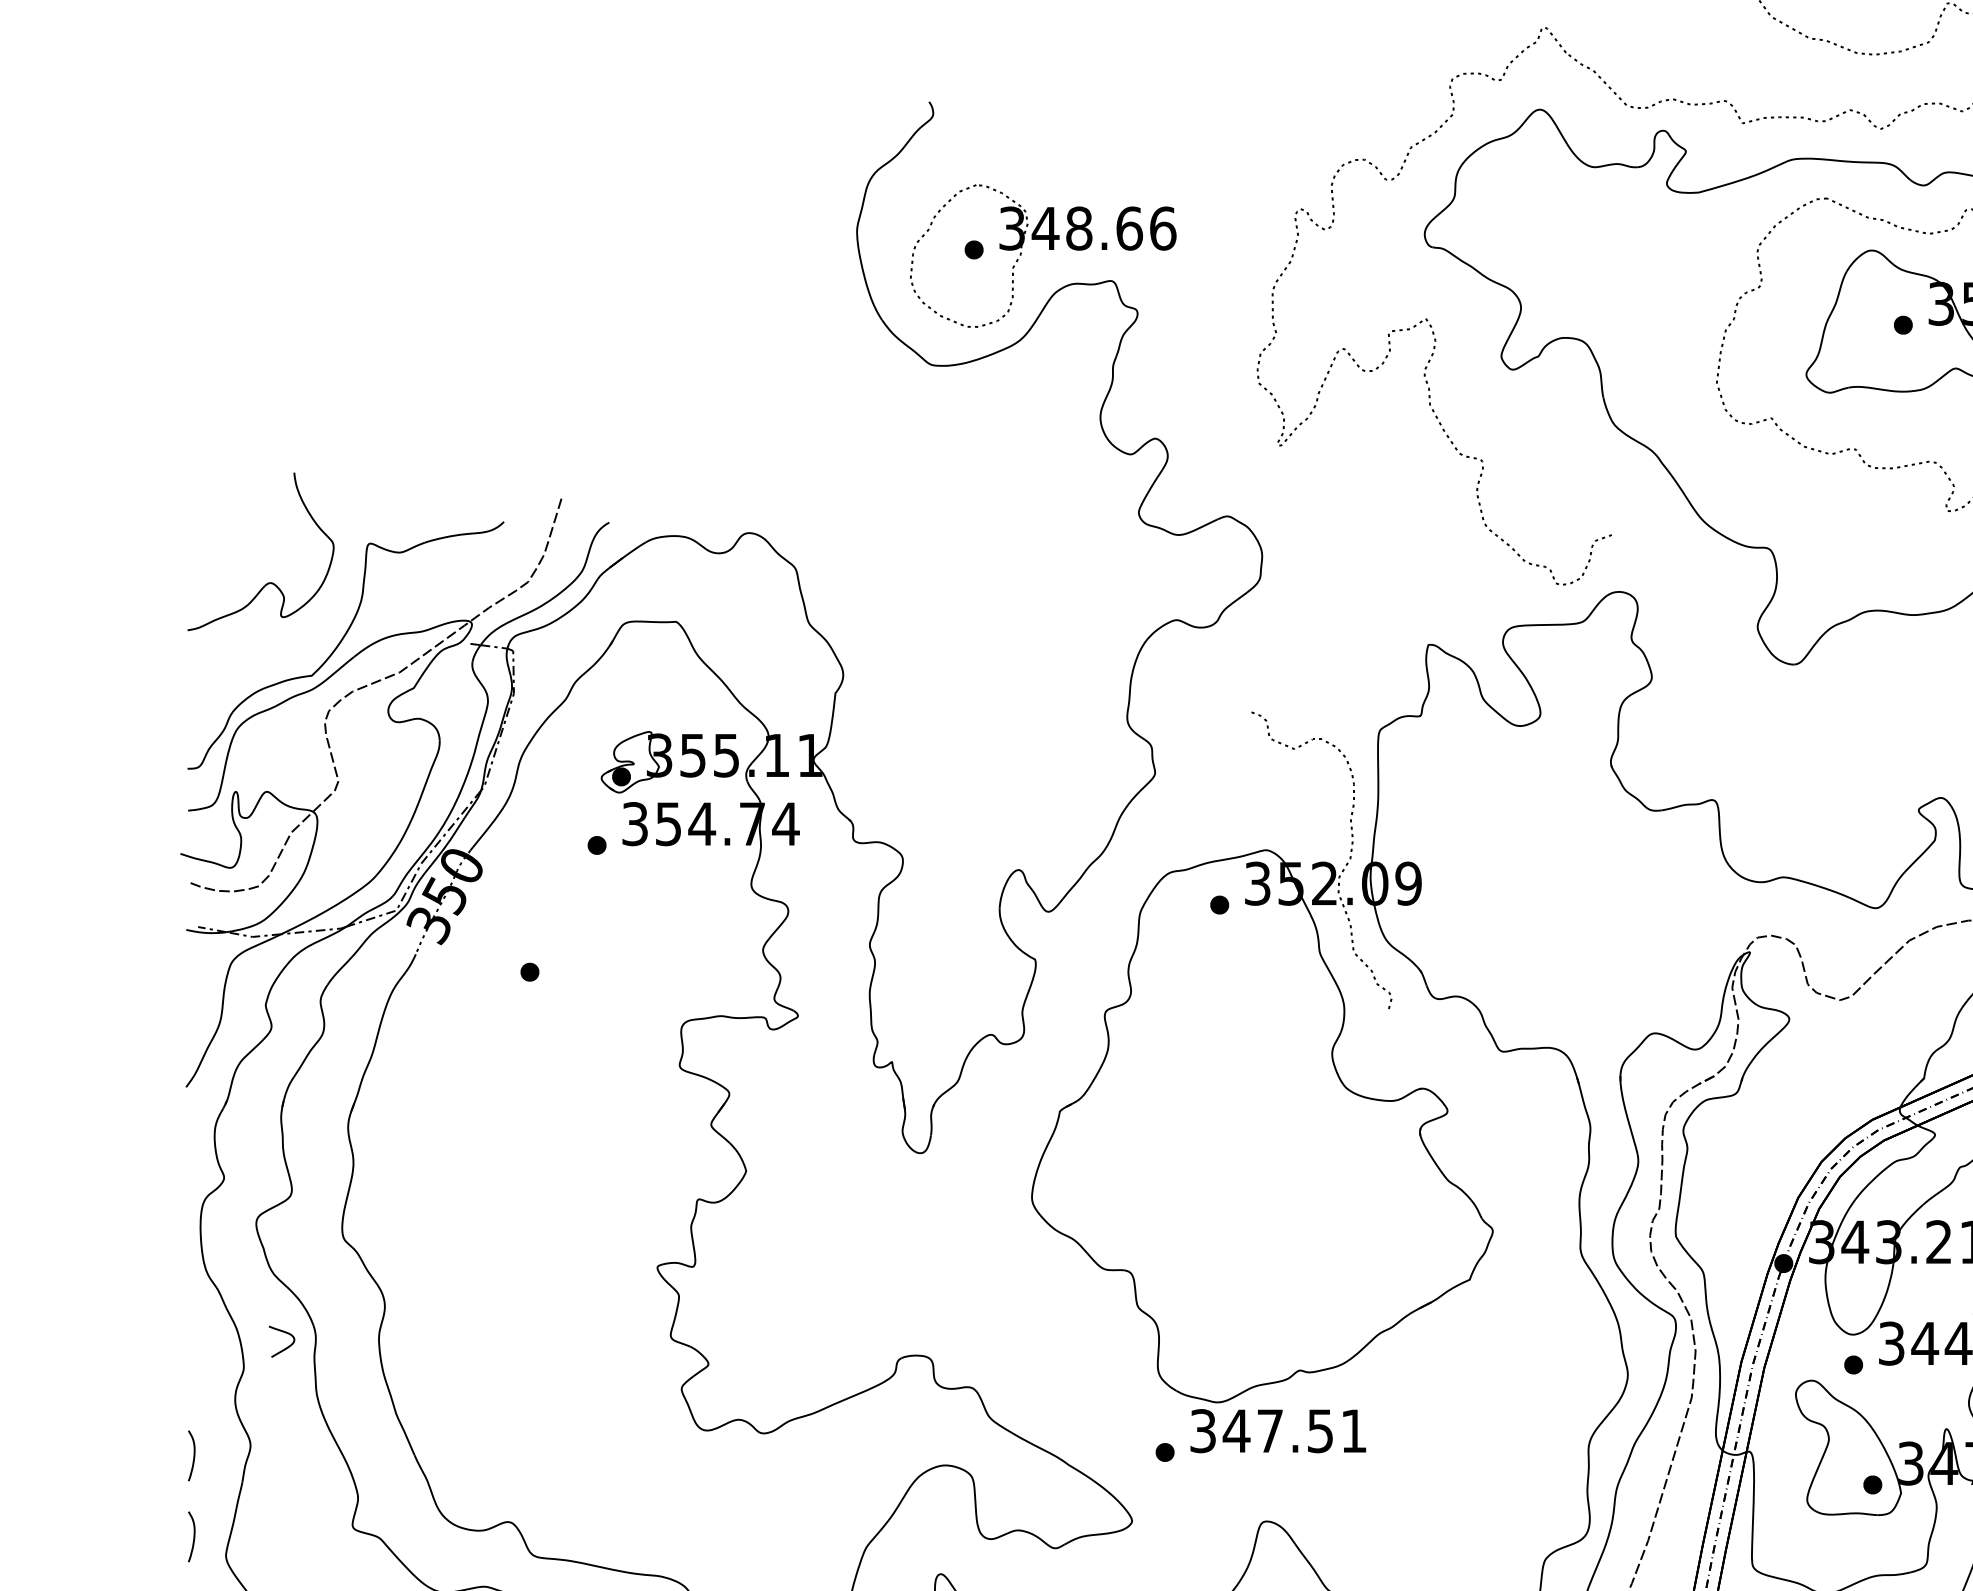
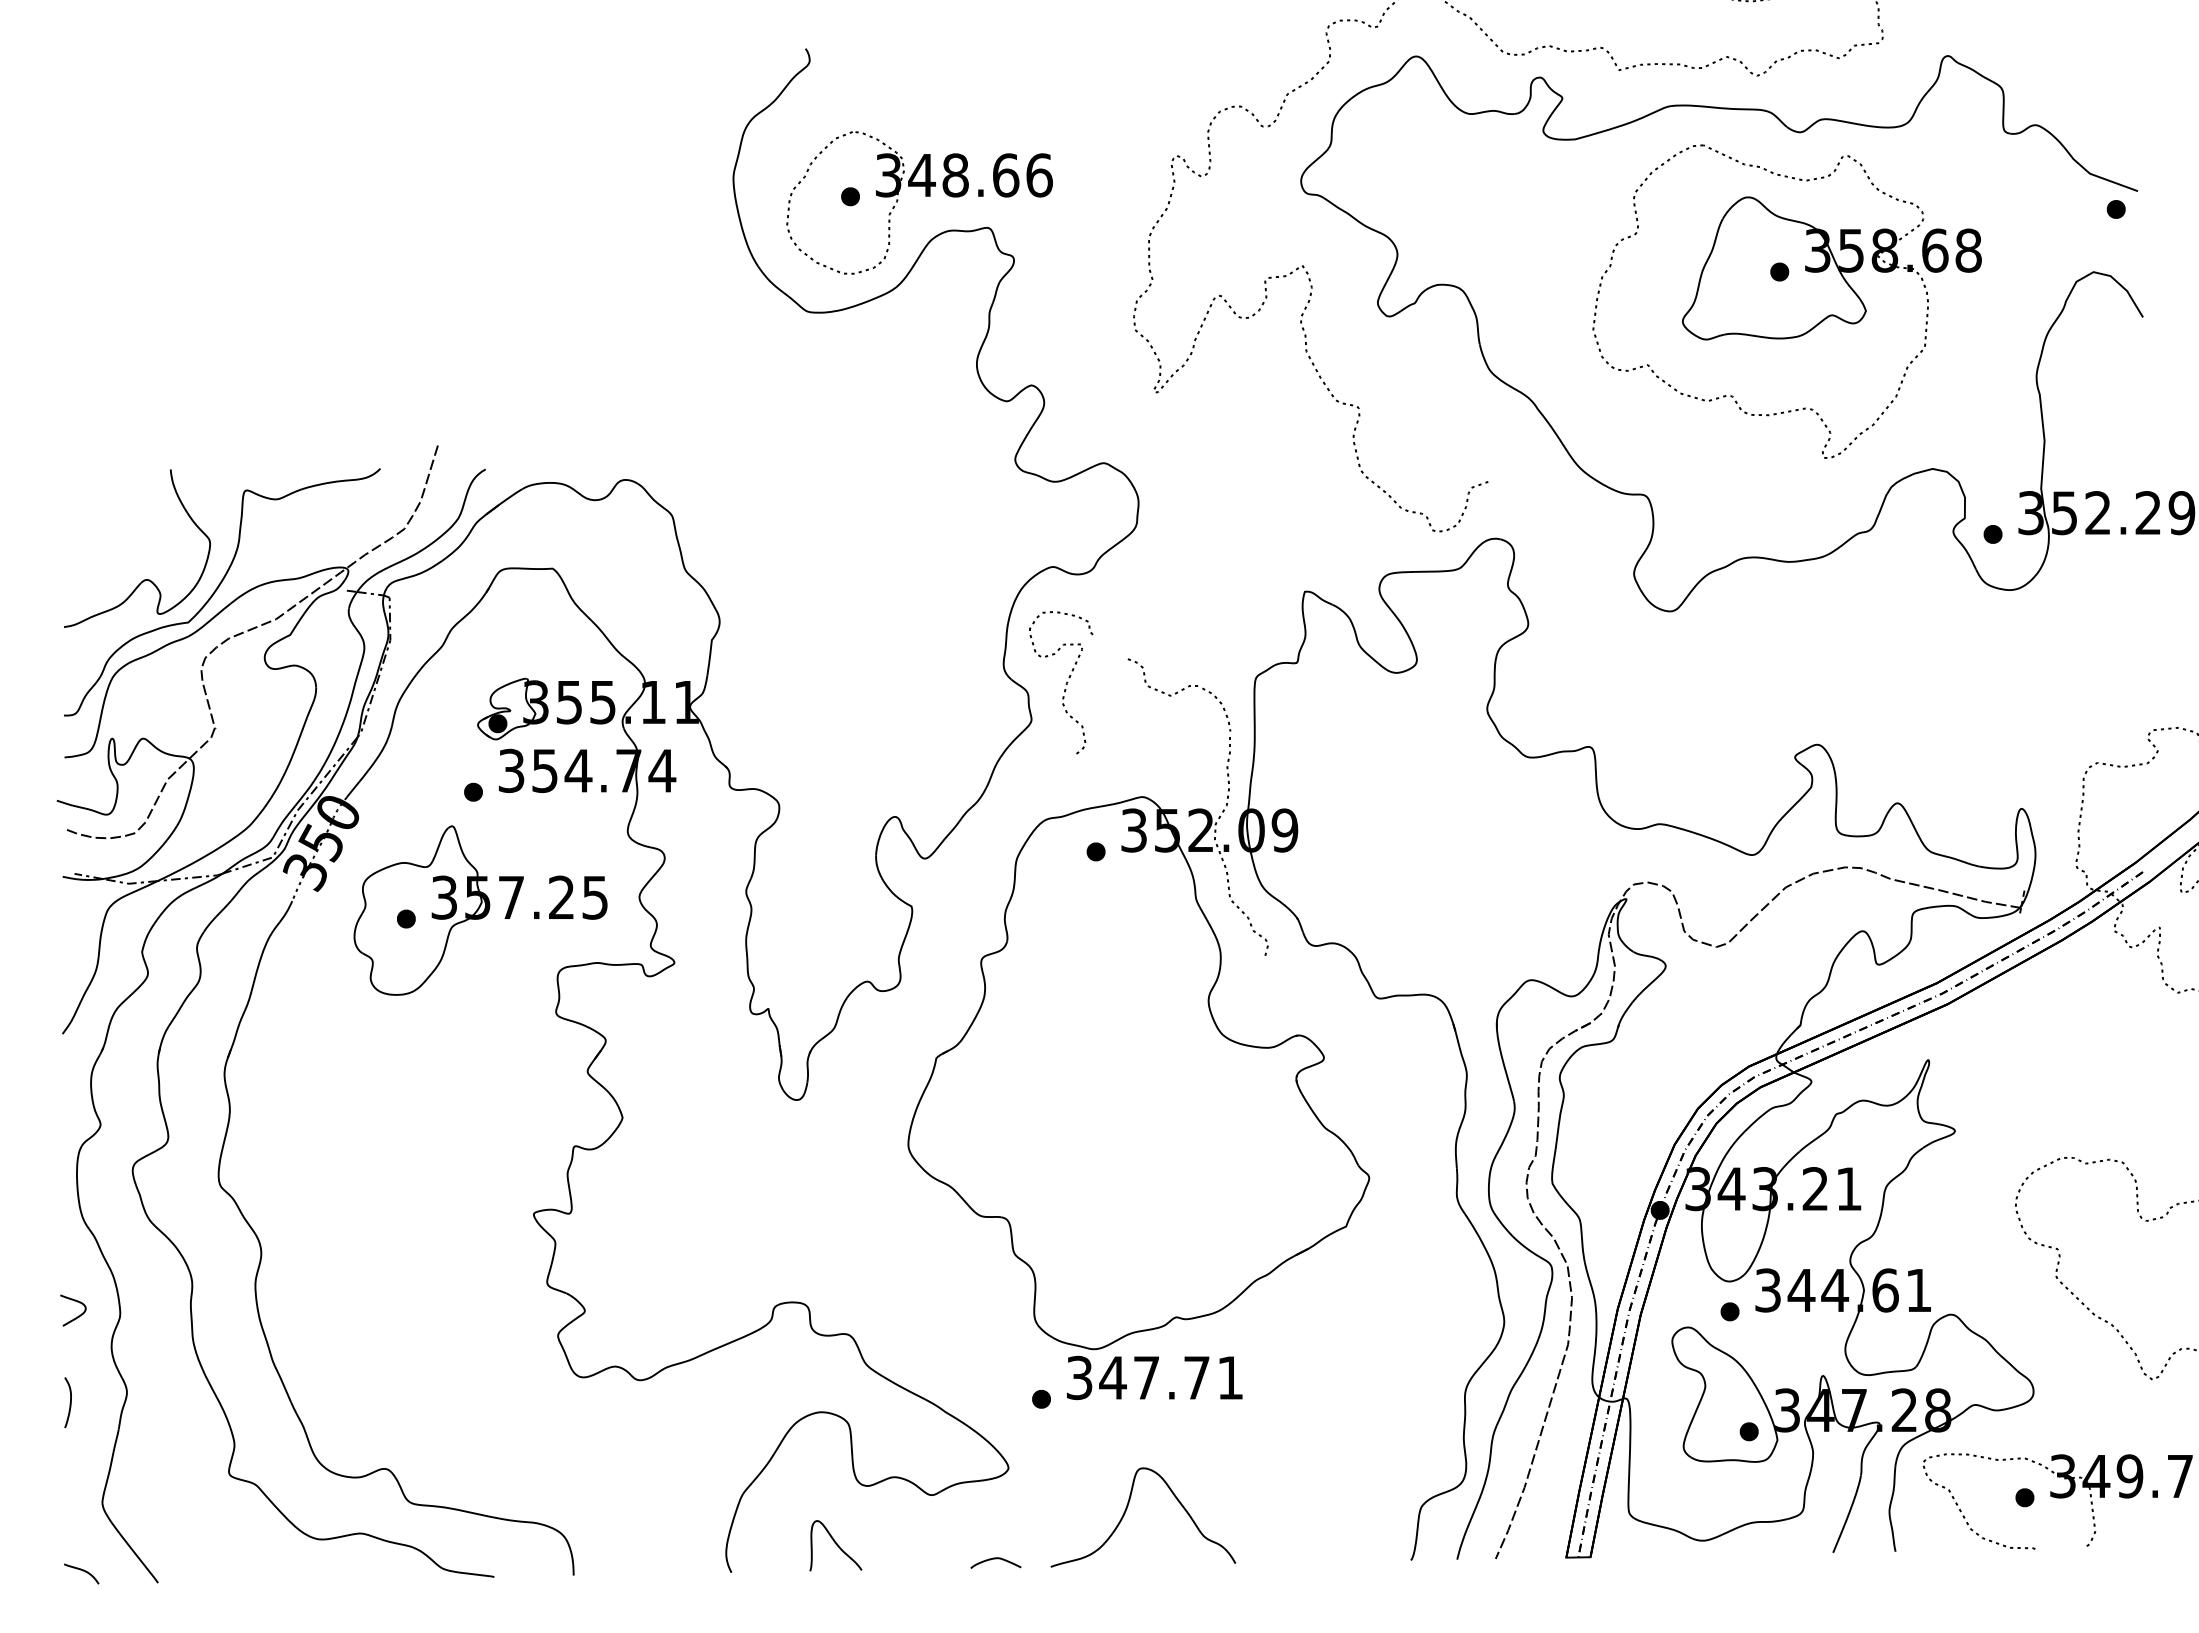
part: (268, 582) -> (144, 579), moved
curve: (1189, 737) -> (1065, 684), added
part: (604, 963) -> (480, 910), added
curve: (287, 1346) -> (78, 1315), moved
text: (1320, 1431) -> (1196, 1378), 347.51 -> 347.71
curve: (193, 1537) -> (69, 1484), removed

